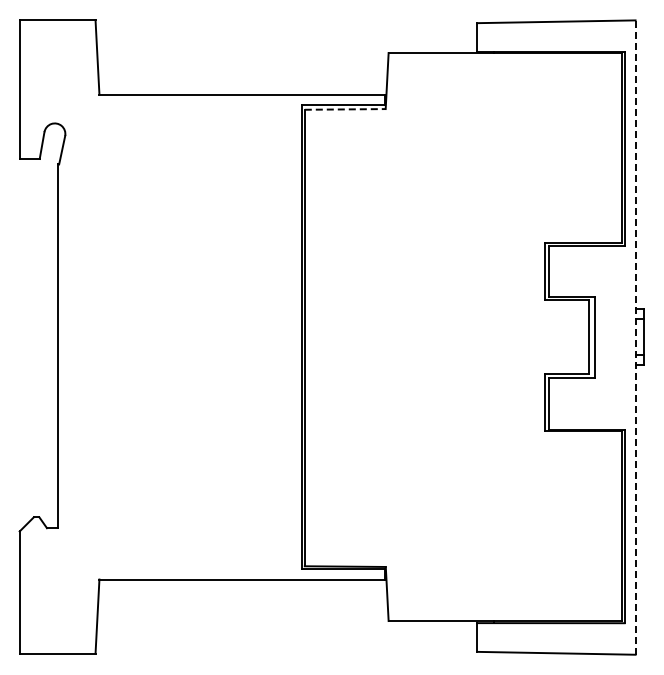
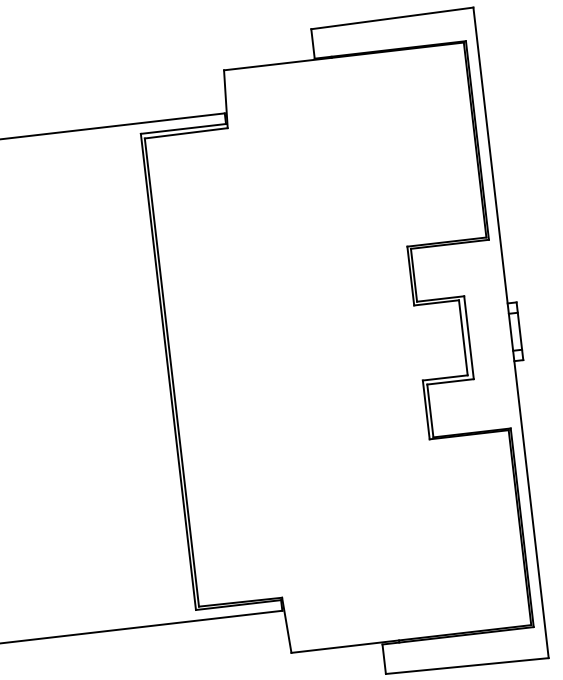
line: (345, 109) -> (186, 133), dashed -> solid
line: (635, 337) -> (510, 332), dashed -> solid

